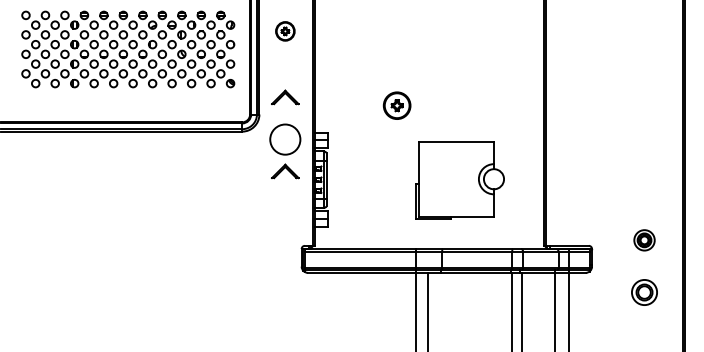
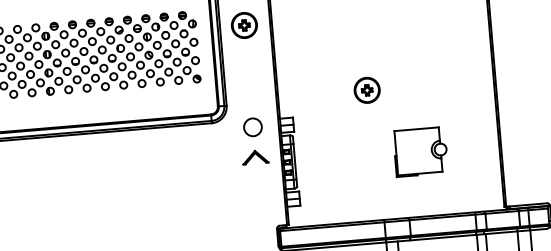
part: (285, 31) -> (244, 25), size x1.43
part: (285, 97) -> (249, 87), removed
part: (396, 105) -> (366, 90), moved
circle: (284, 139) -> (252, 127), size x0.62
part: (460, 180) -> (421, 151), size x0.62

